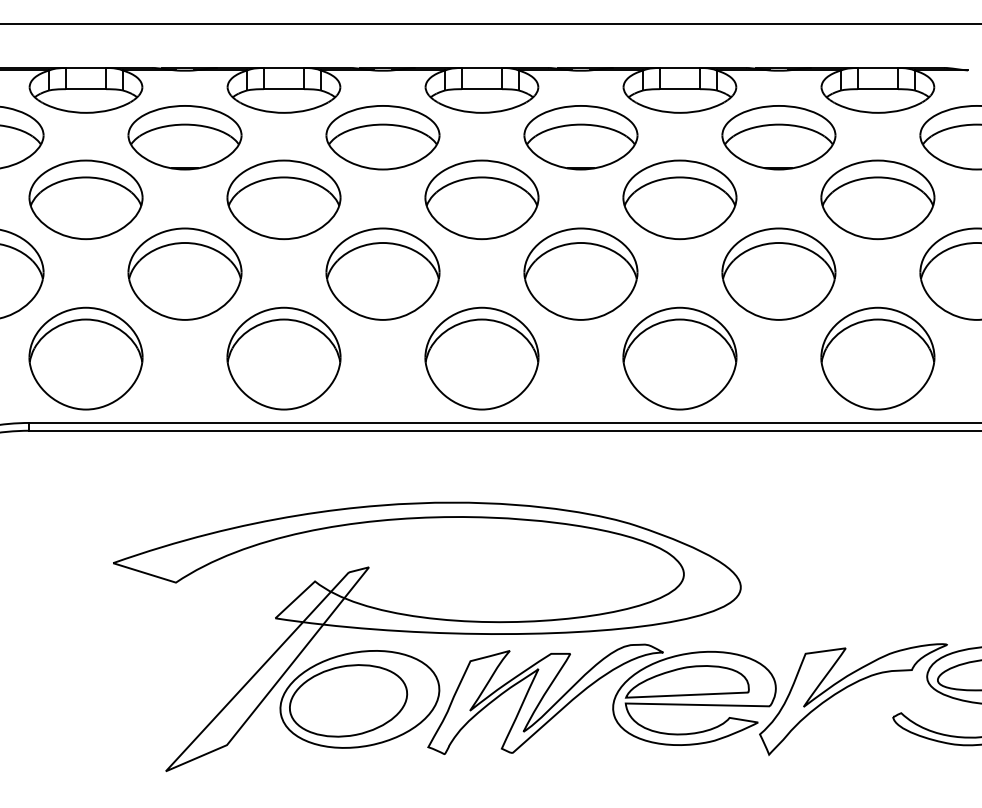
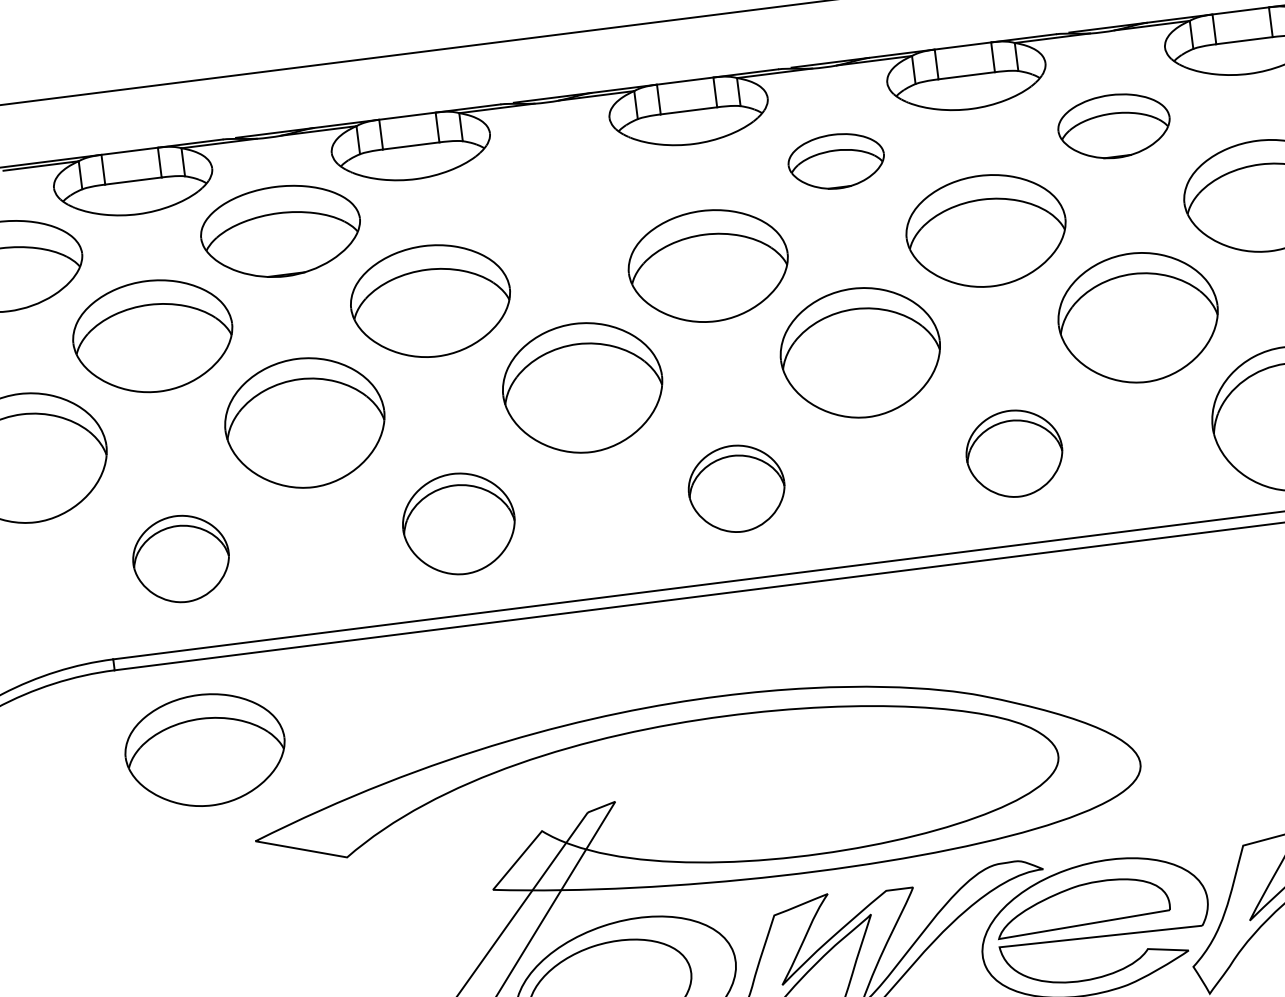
part: (382, 137) -> (557, 196), removed
part: (580, 137) -> (835, 161), size x0.6
part: (778, 137) -> (1113, 126), size x0.7
part: (85, 358) -> (180, 558), size x0.6
part: (283, 358) -> (458, 523), size x0.7
part: (481, 358) -> (736, 488), size x0.6
part: (679, 358) -> (1013, 453), size x0.6
part: (85, 494) -> (204, 749), added

